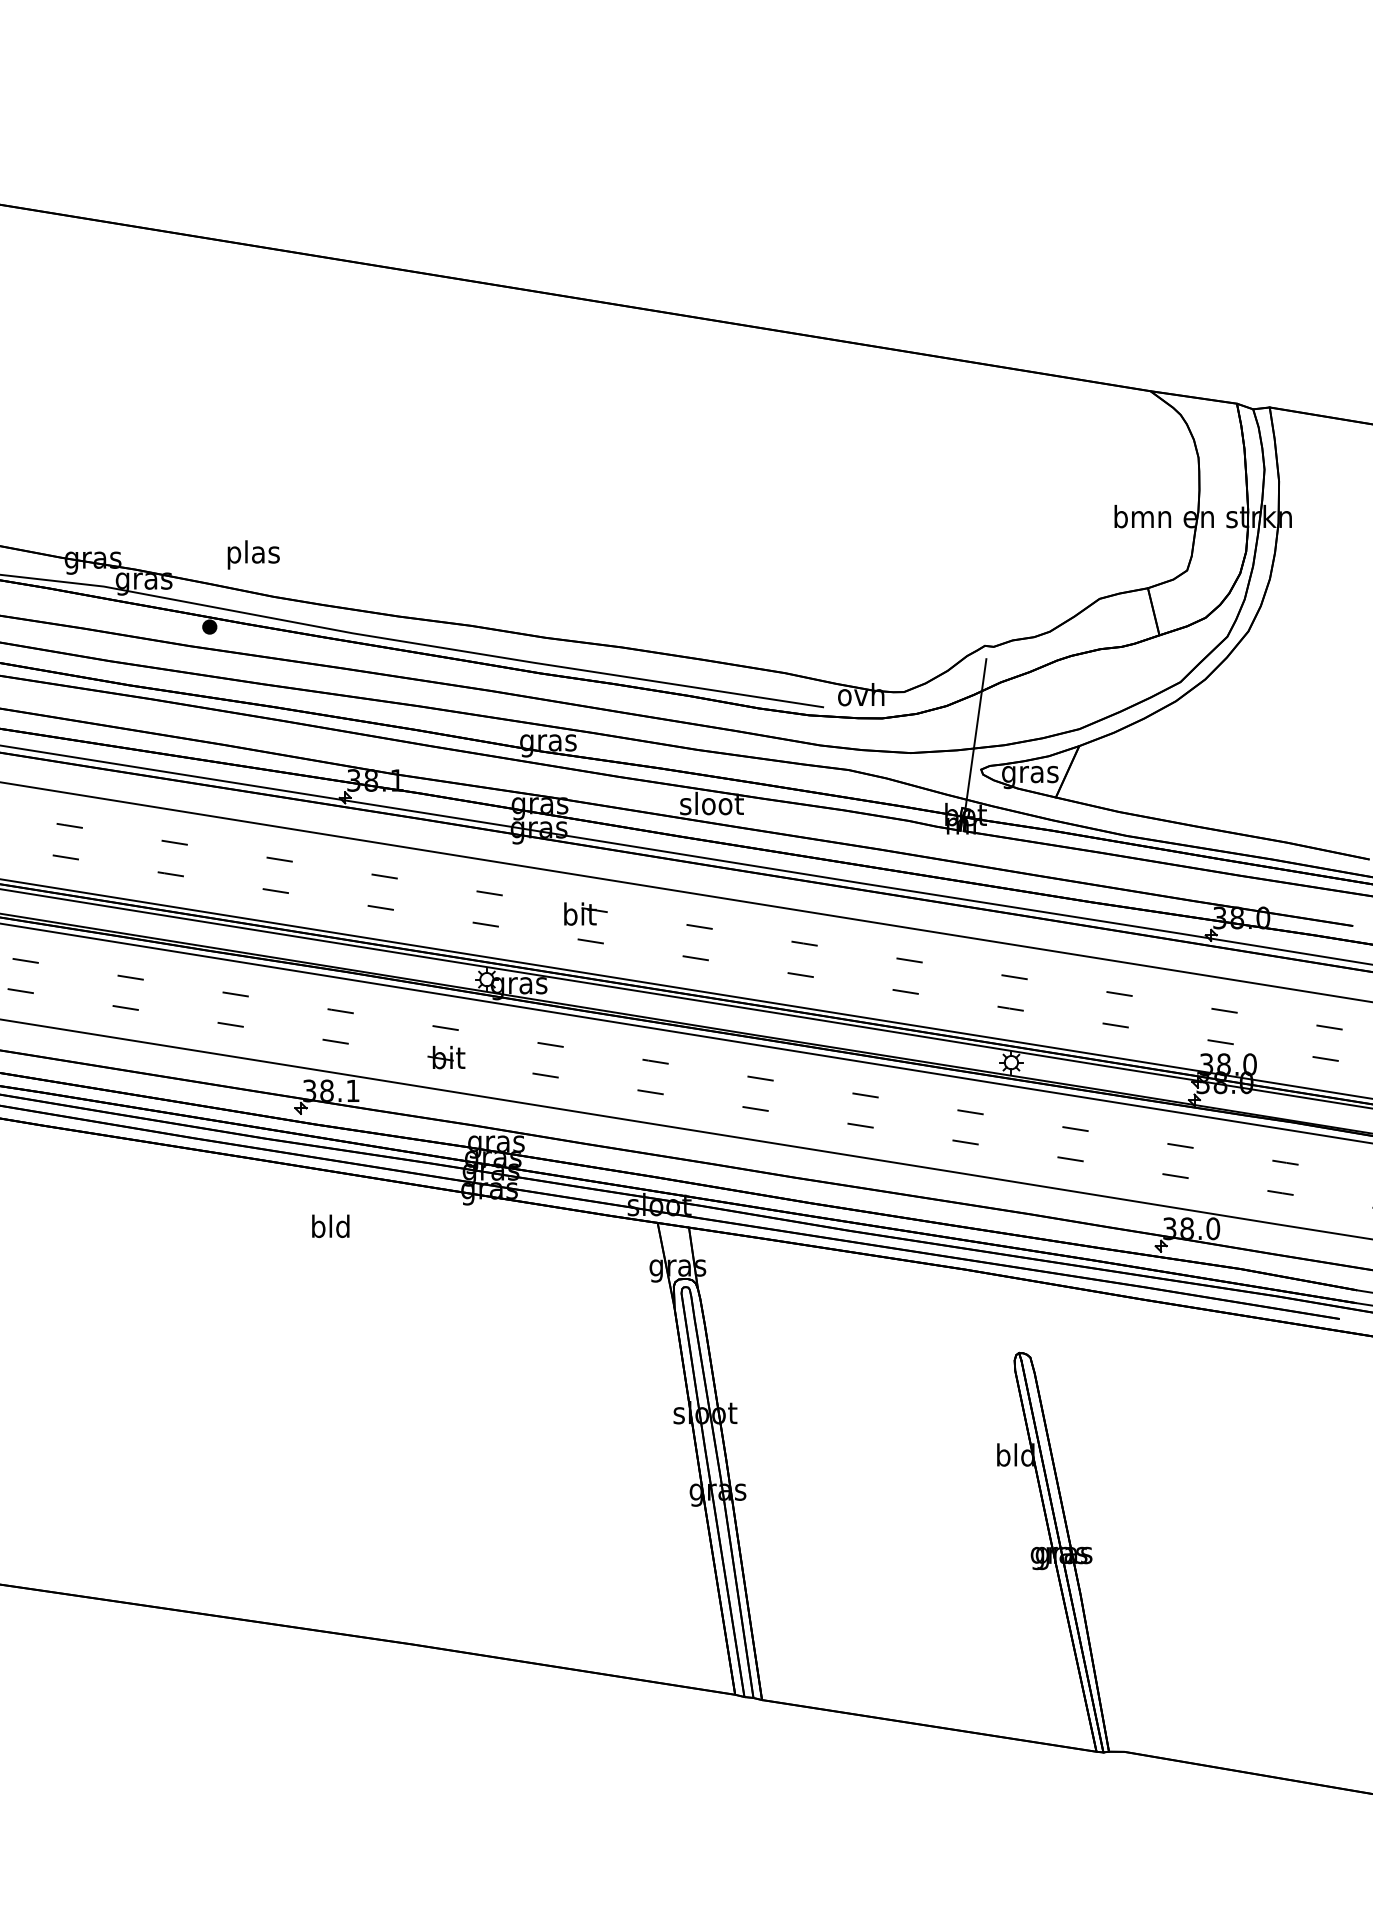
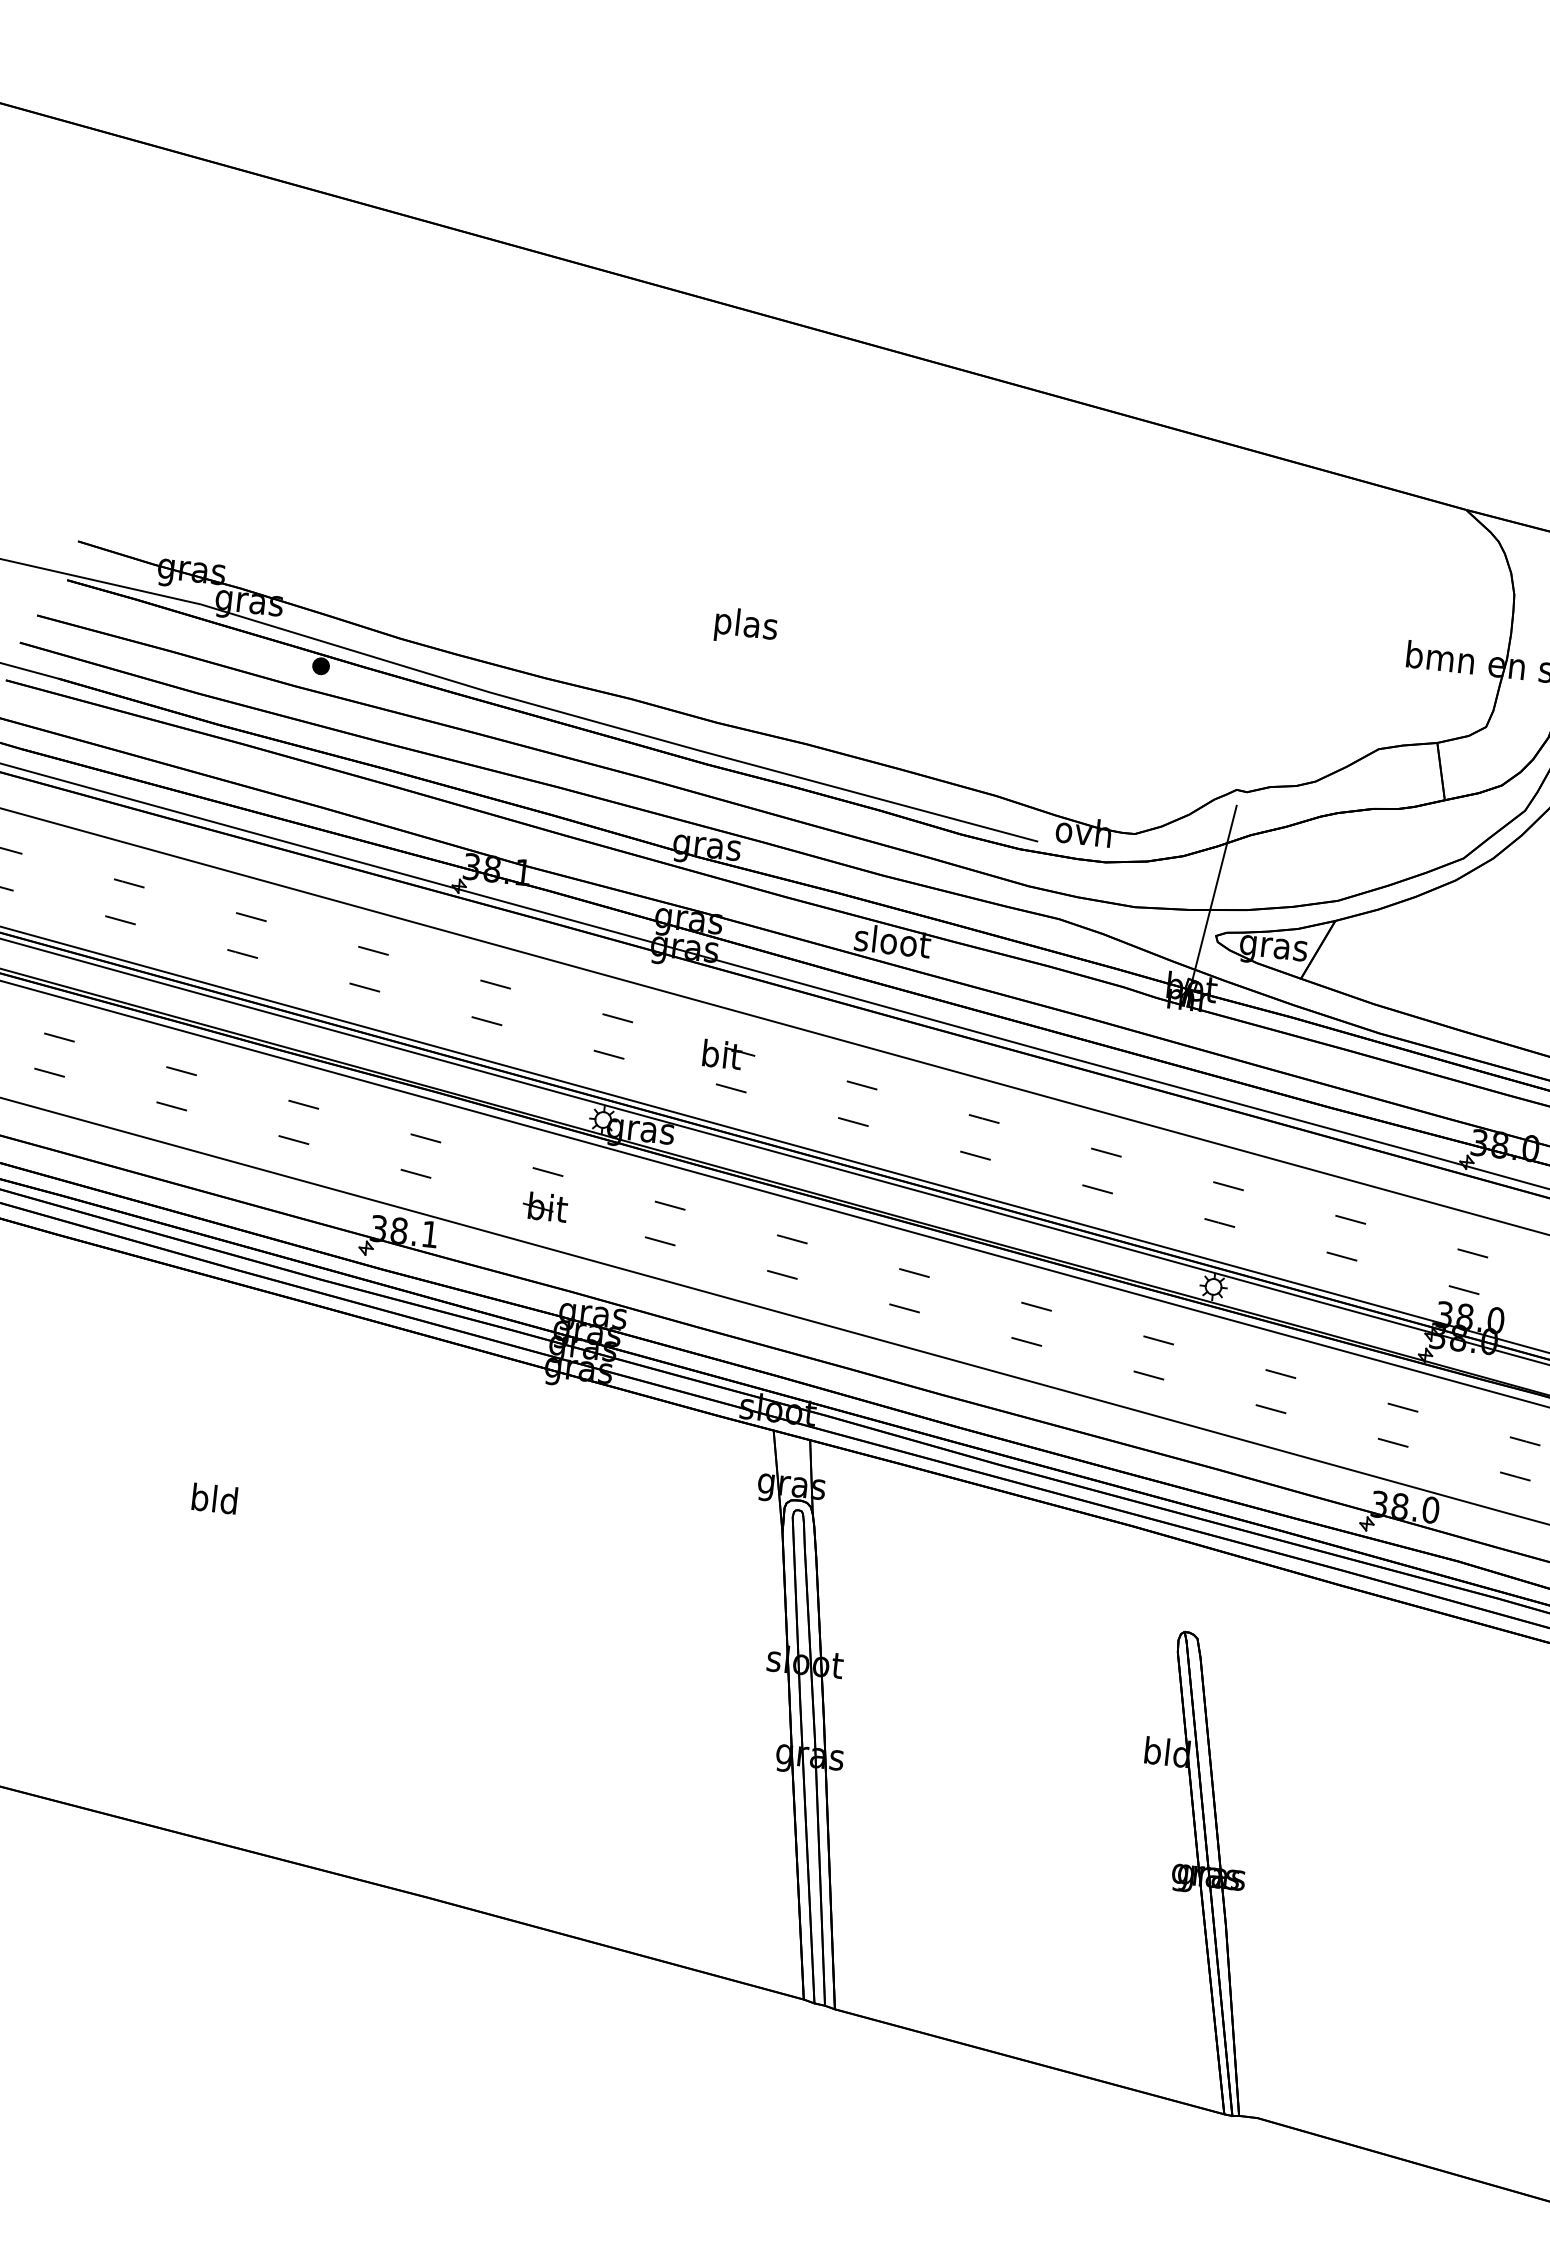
text: (253, 554) -> (745, 626), moved
text: (330, 1225) -> (214, 1497), moved

